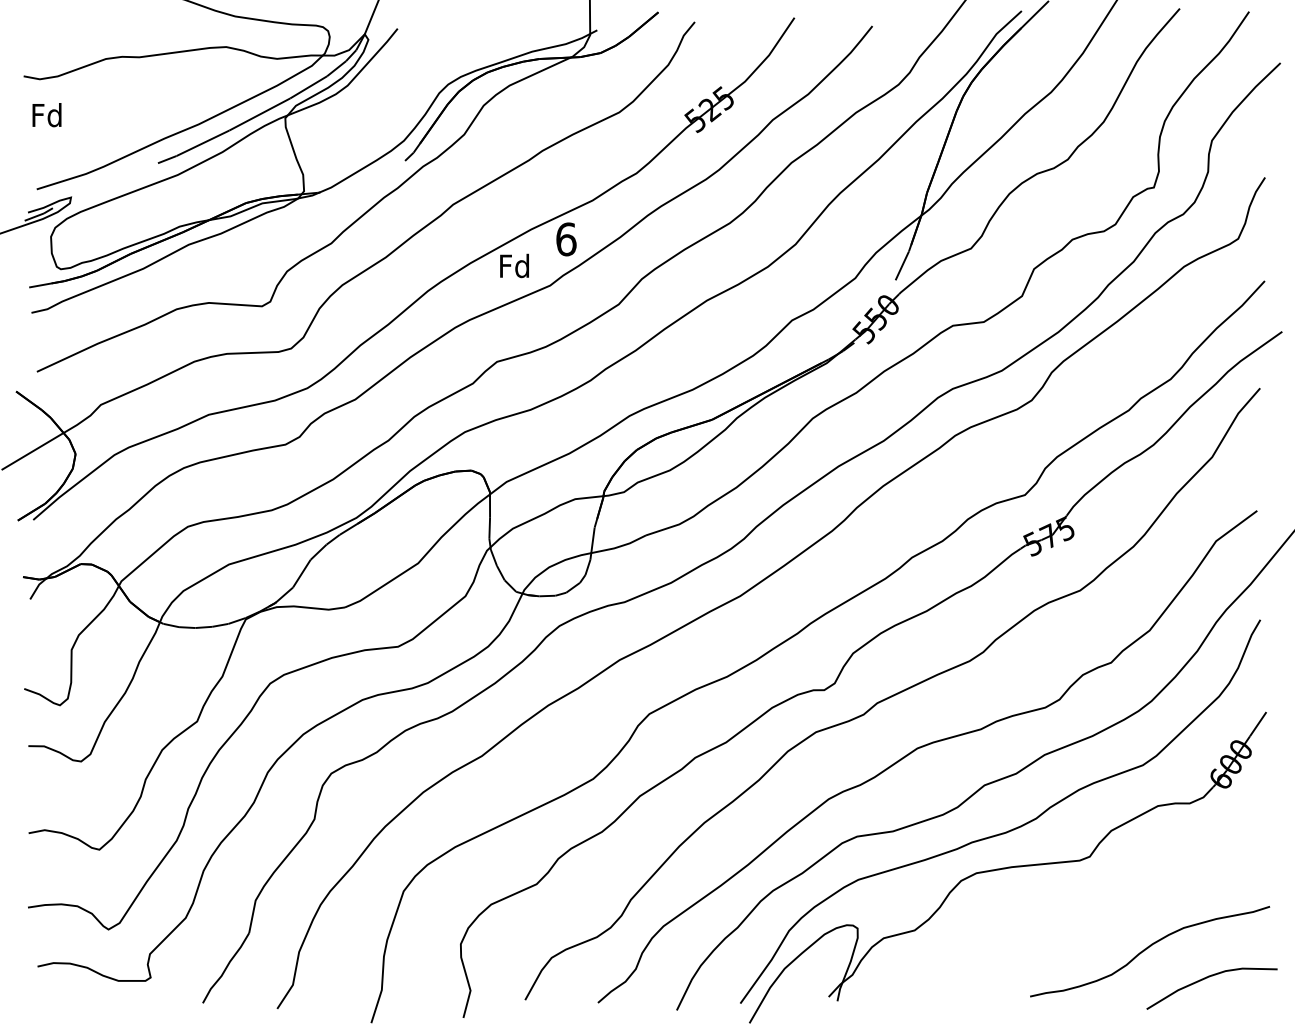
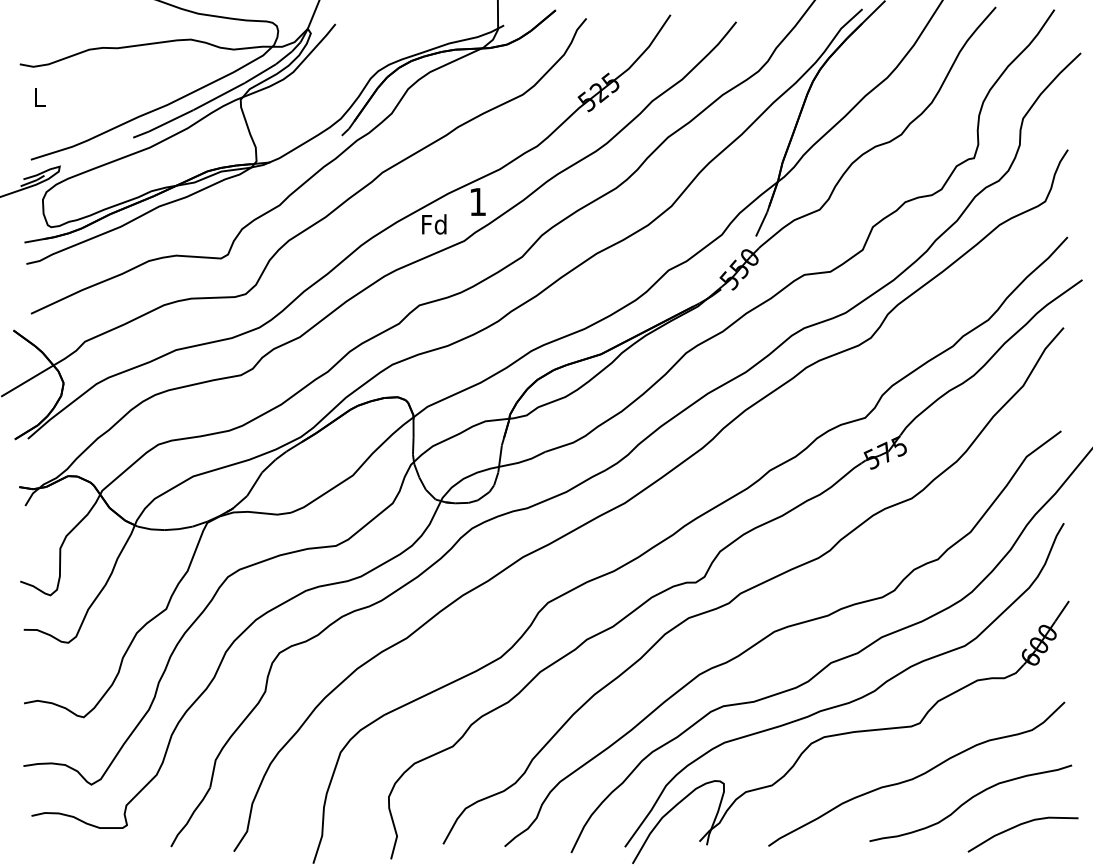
text: (46, 115) -> (39, 97), Fd -> L
text: (566, 239) -> (478, 202), 6 -> 1
curve: (1085, 919) -> (916, 776), added

